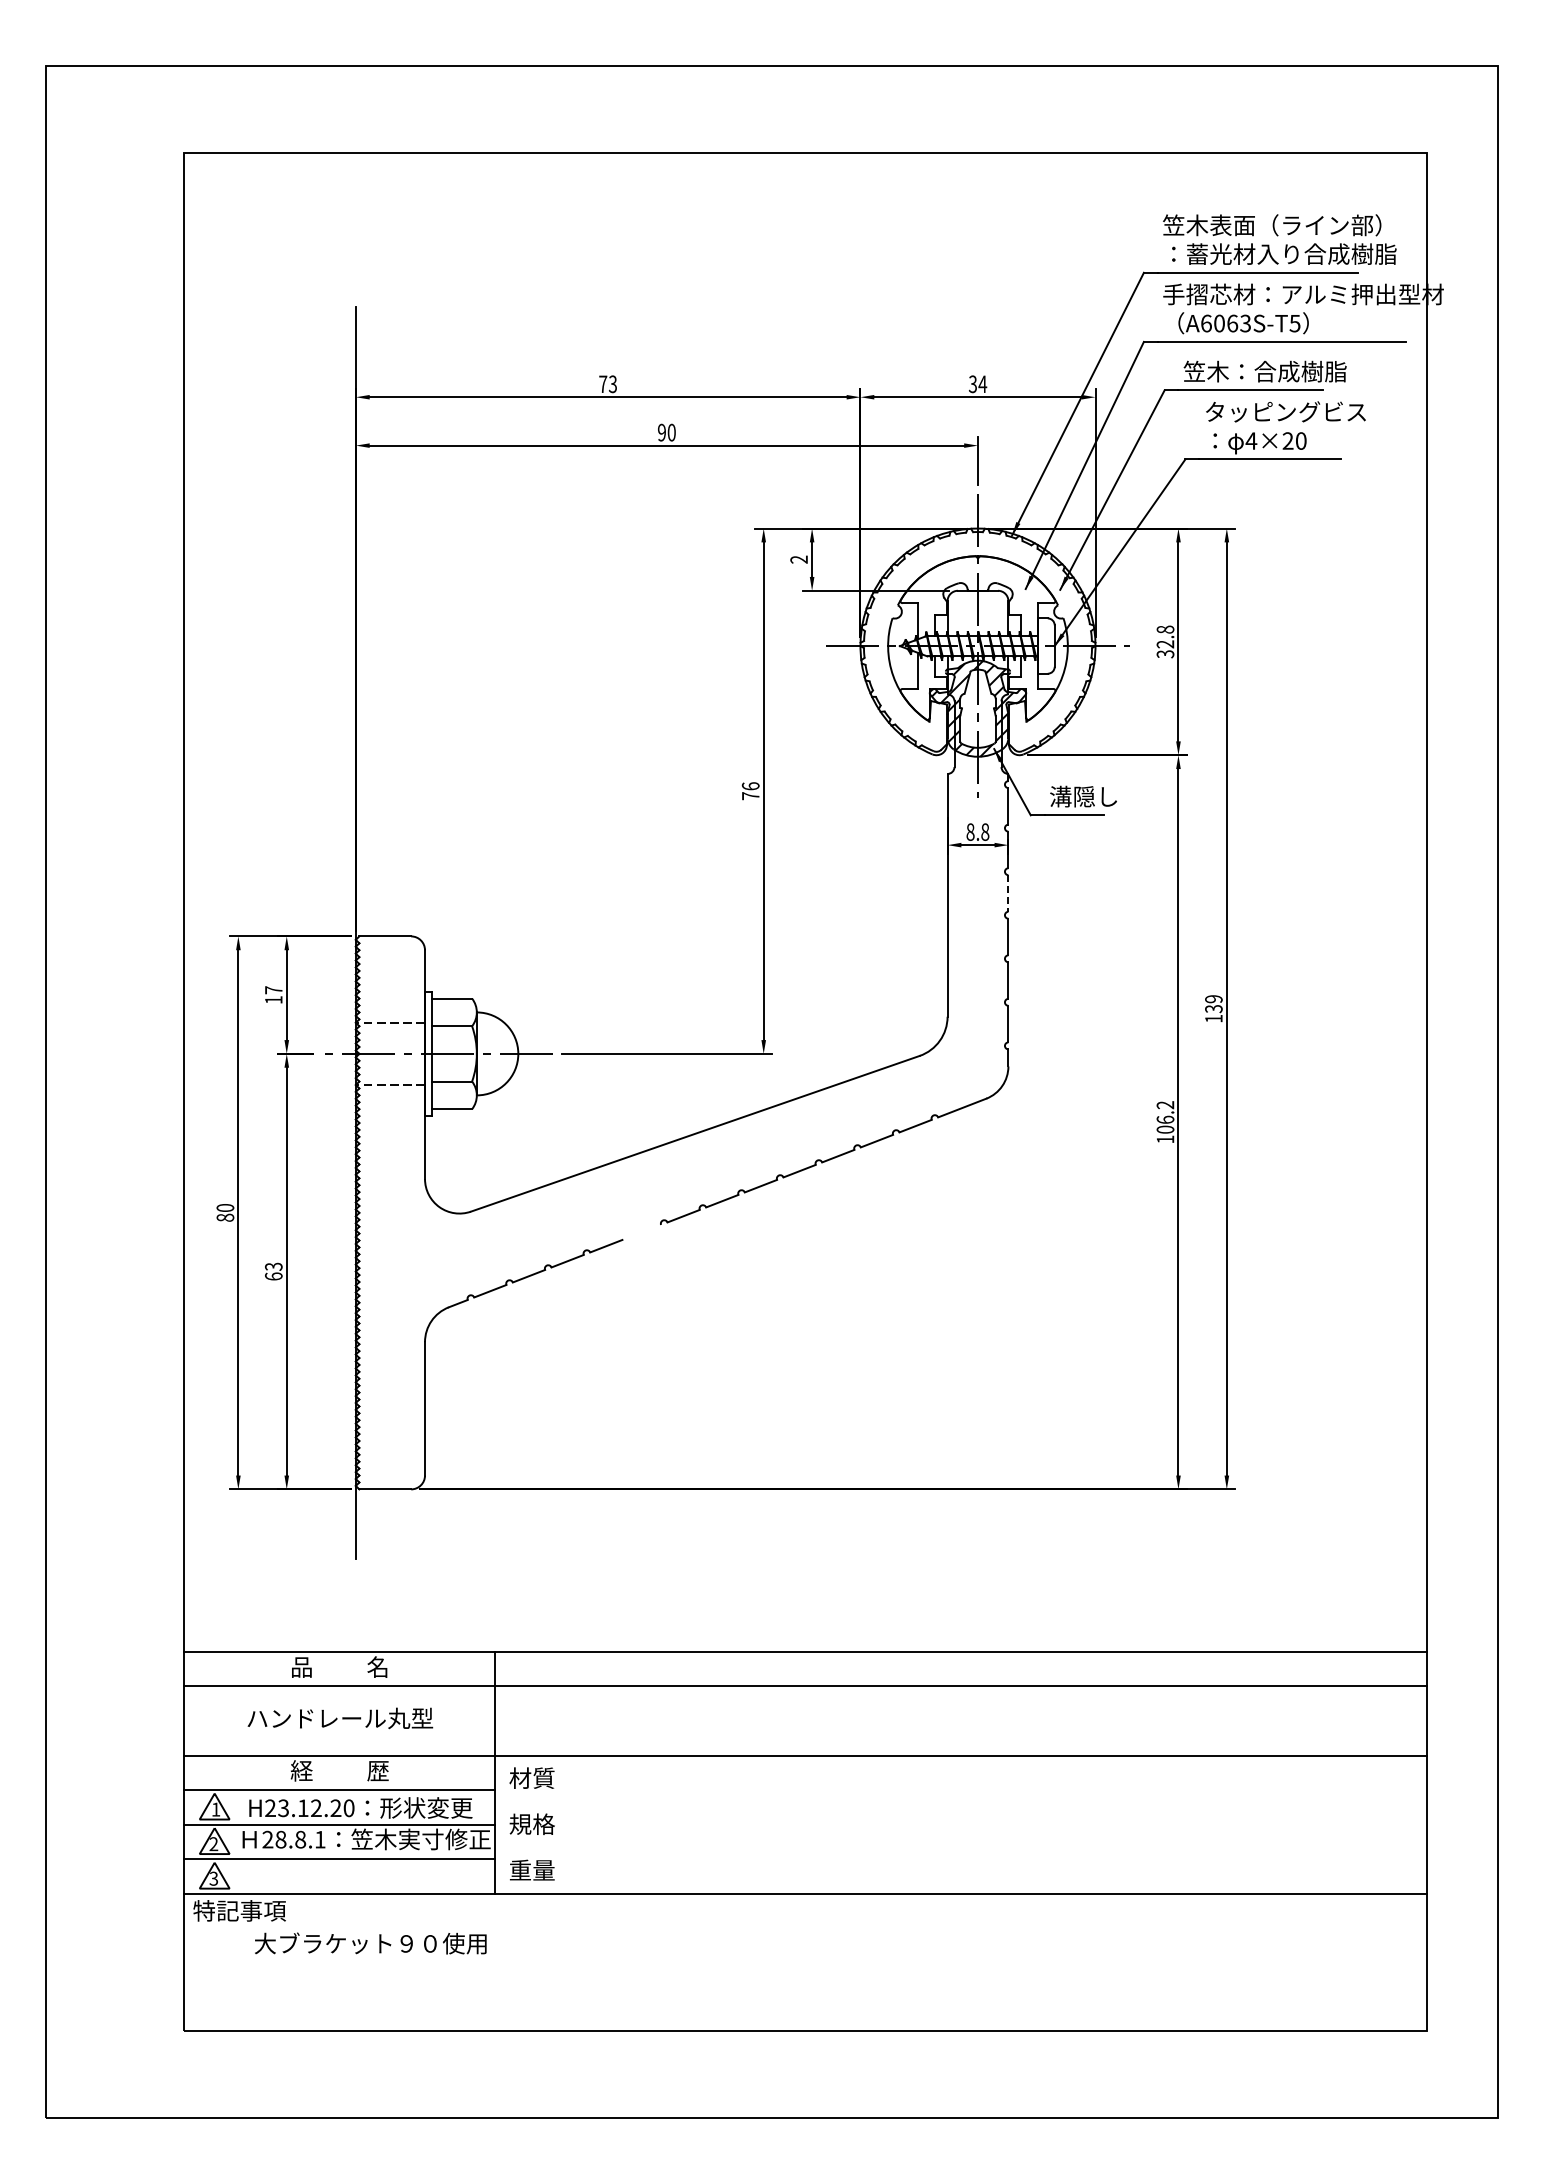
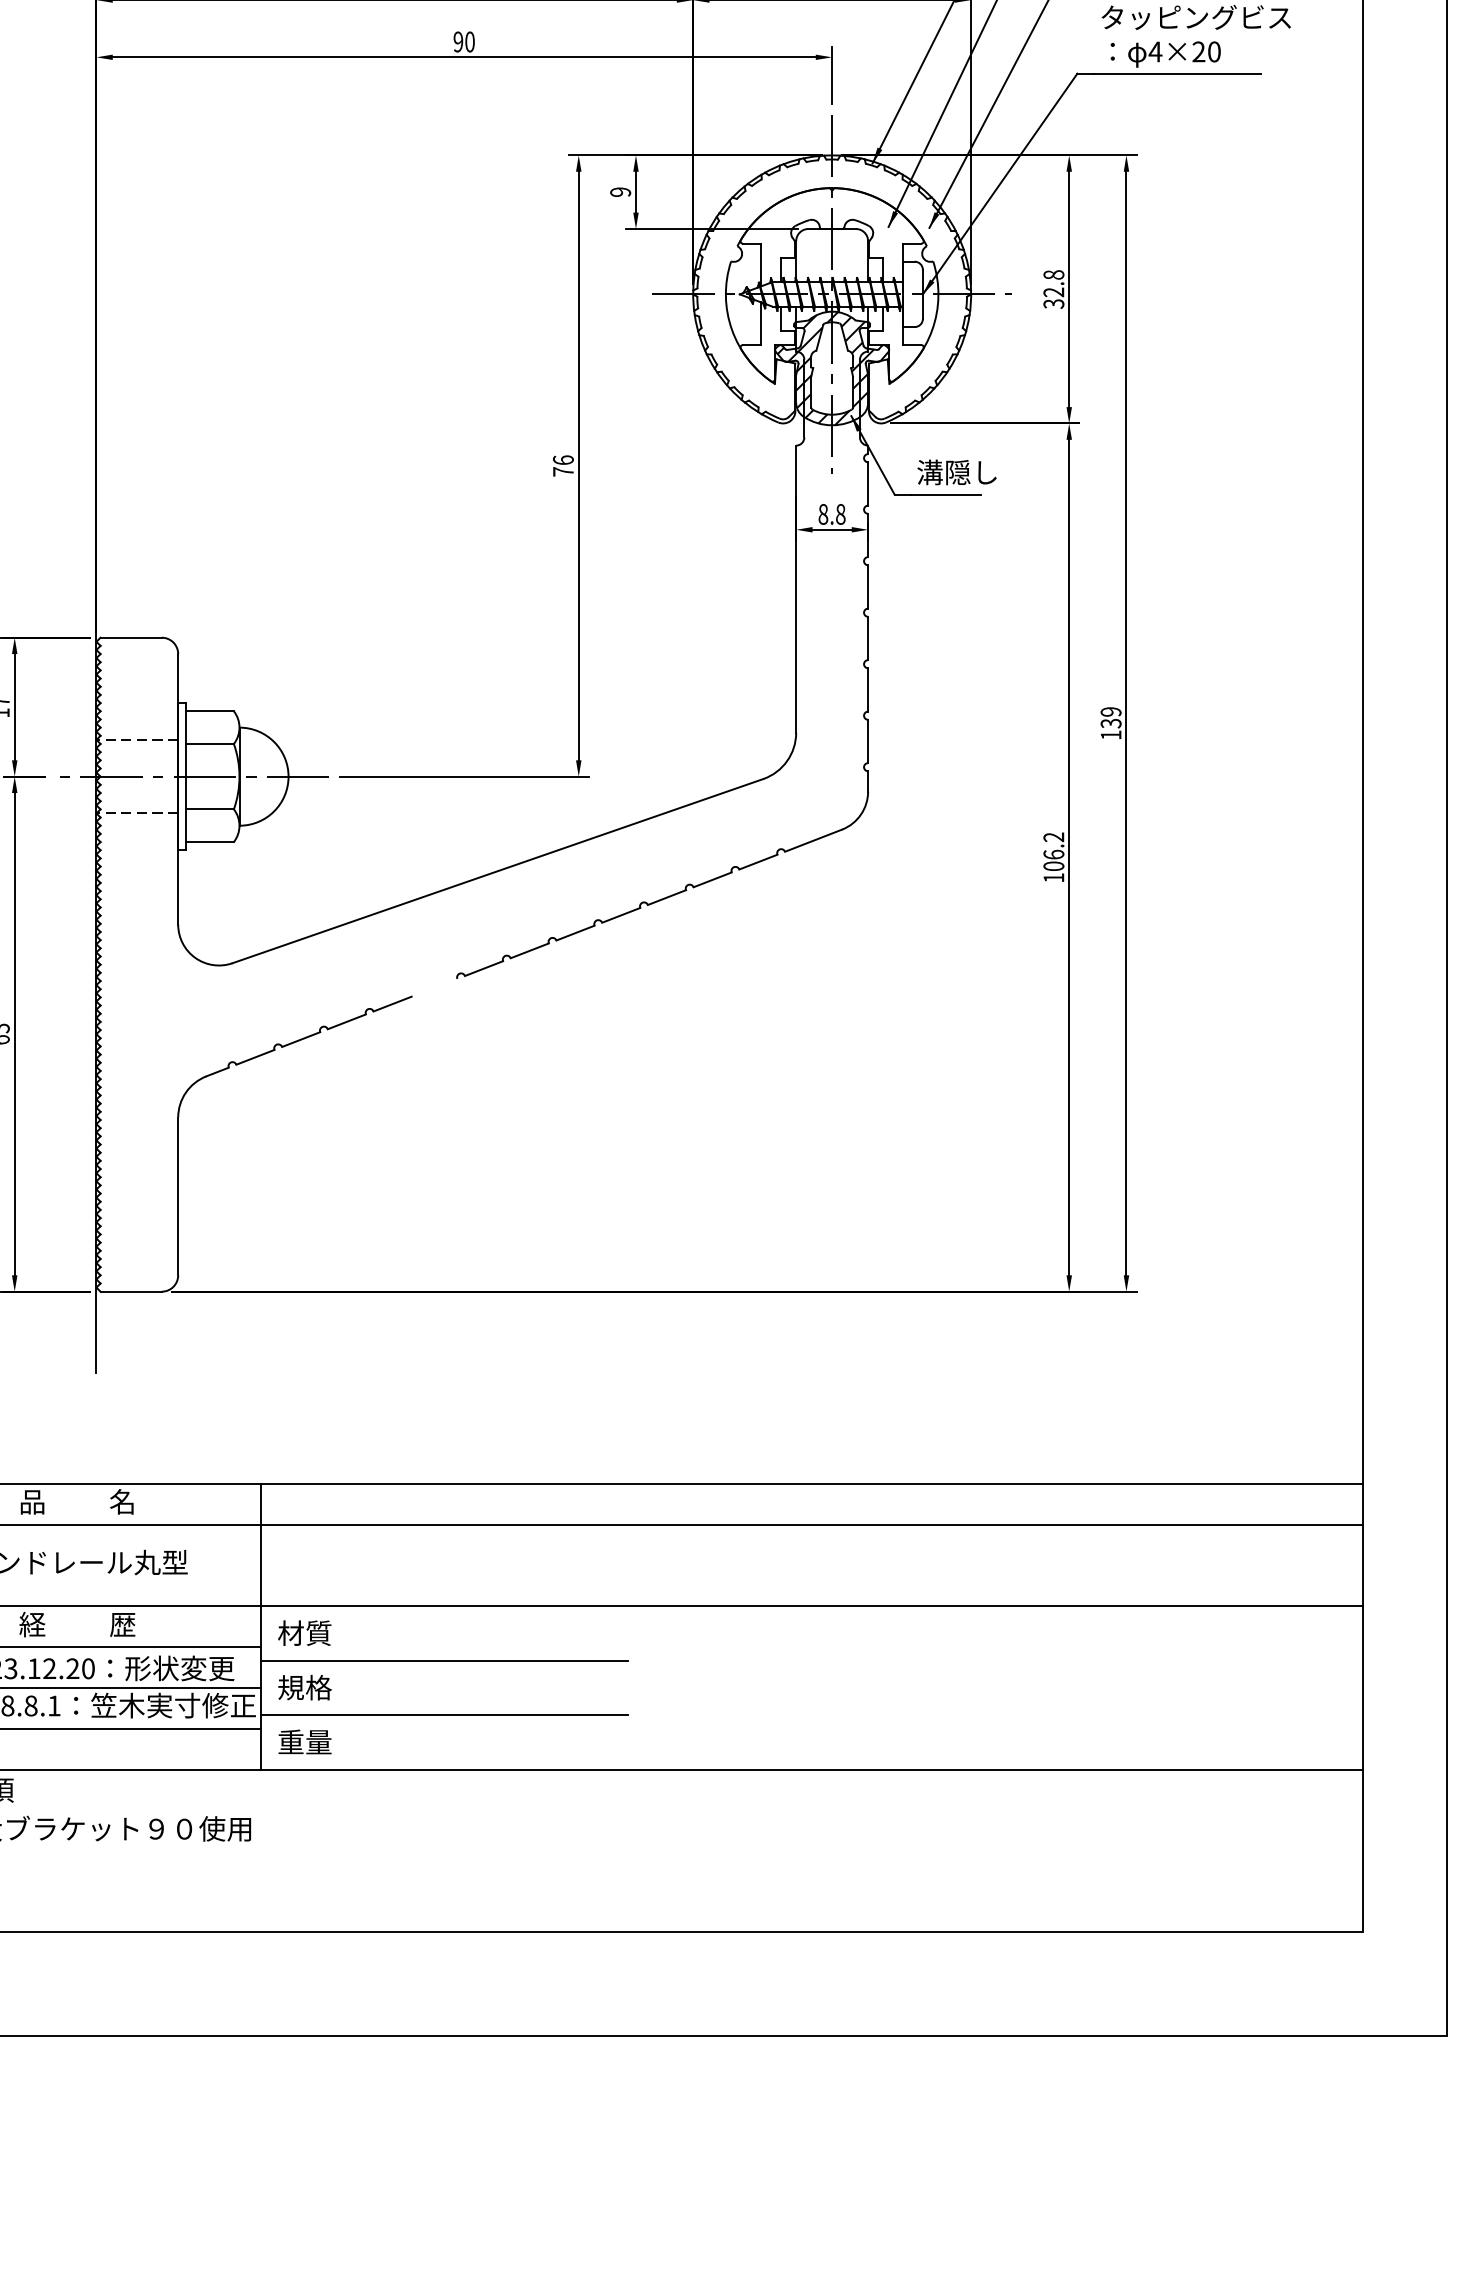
text: (798, 559) -> (619, 191), 2 -> 9
line: (1008, 893) -> (868, 586), dashed -> solid
line: (649, 1801) -> (443, 1660), added
line: (649, 1847) -> (443, 1715), added

